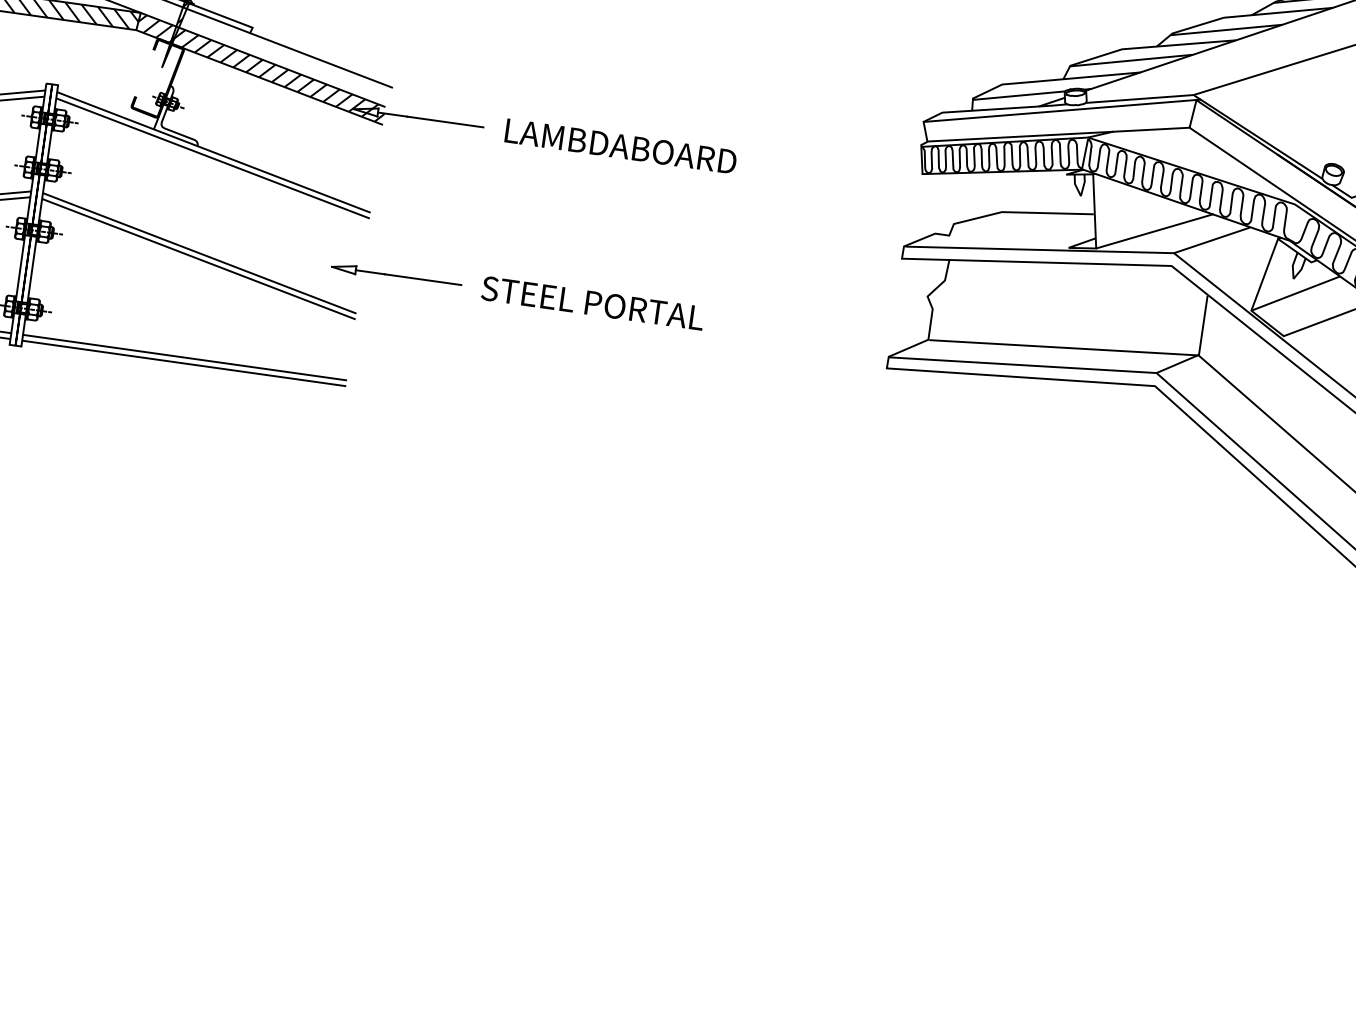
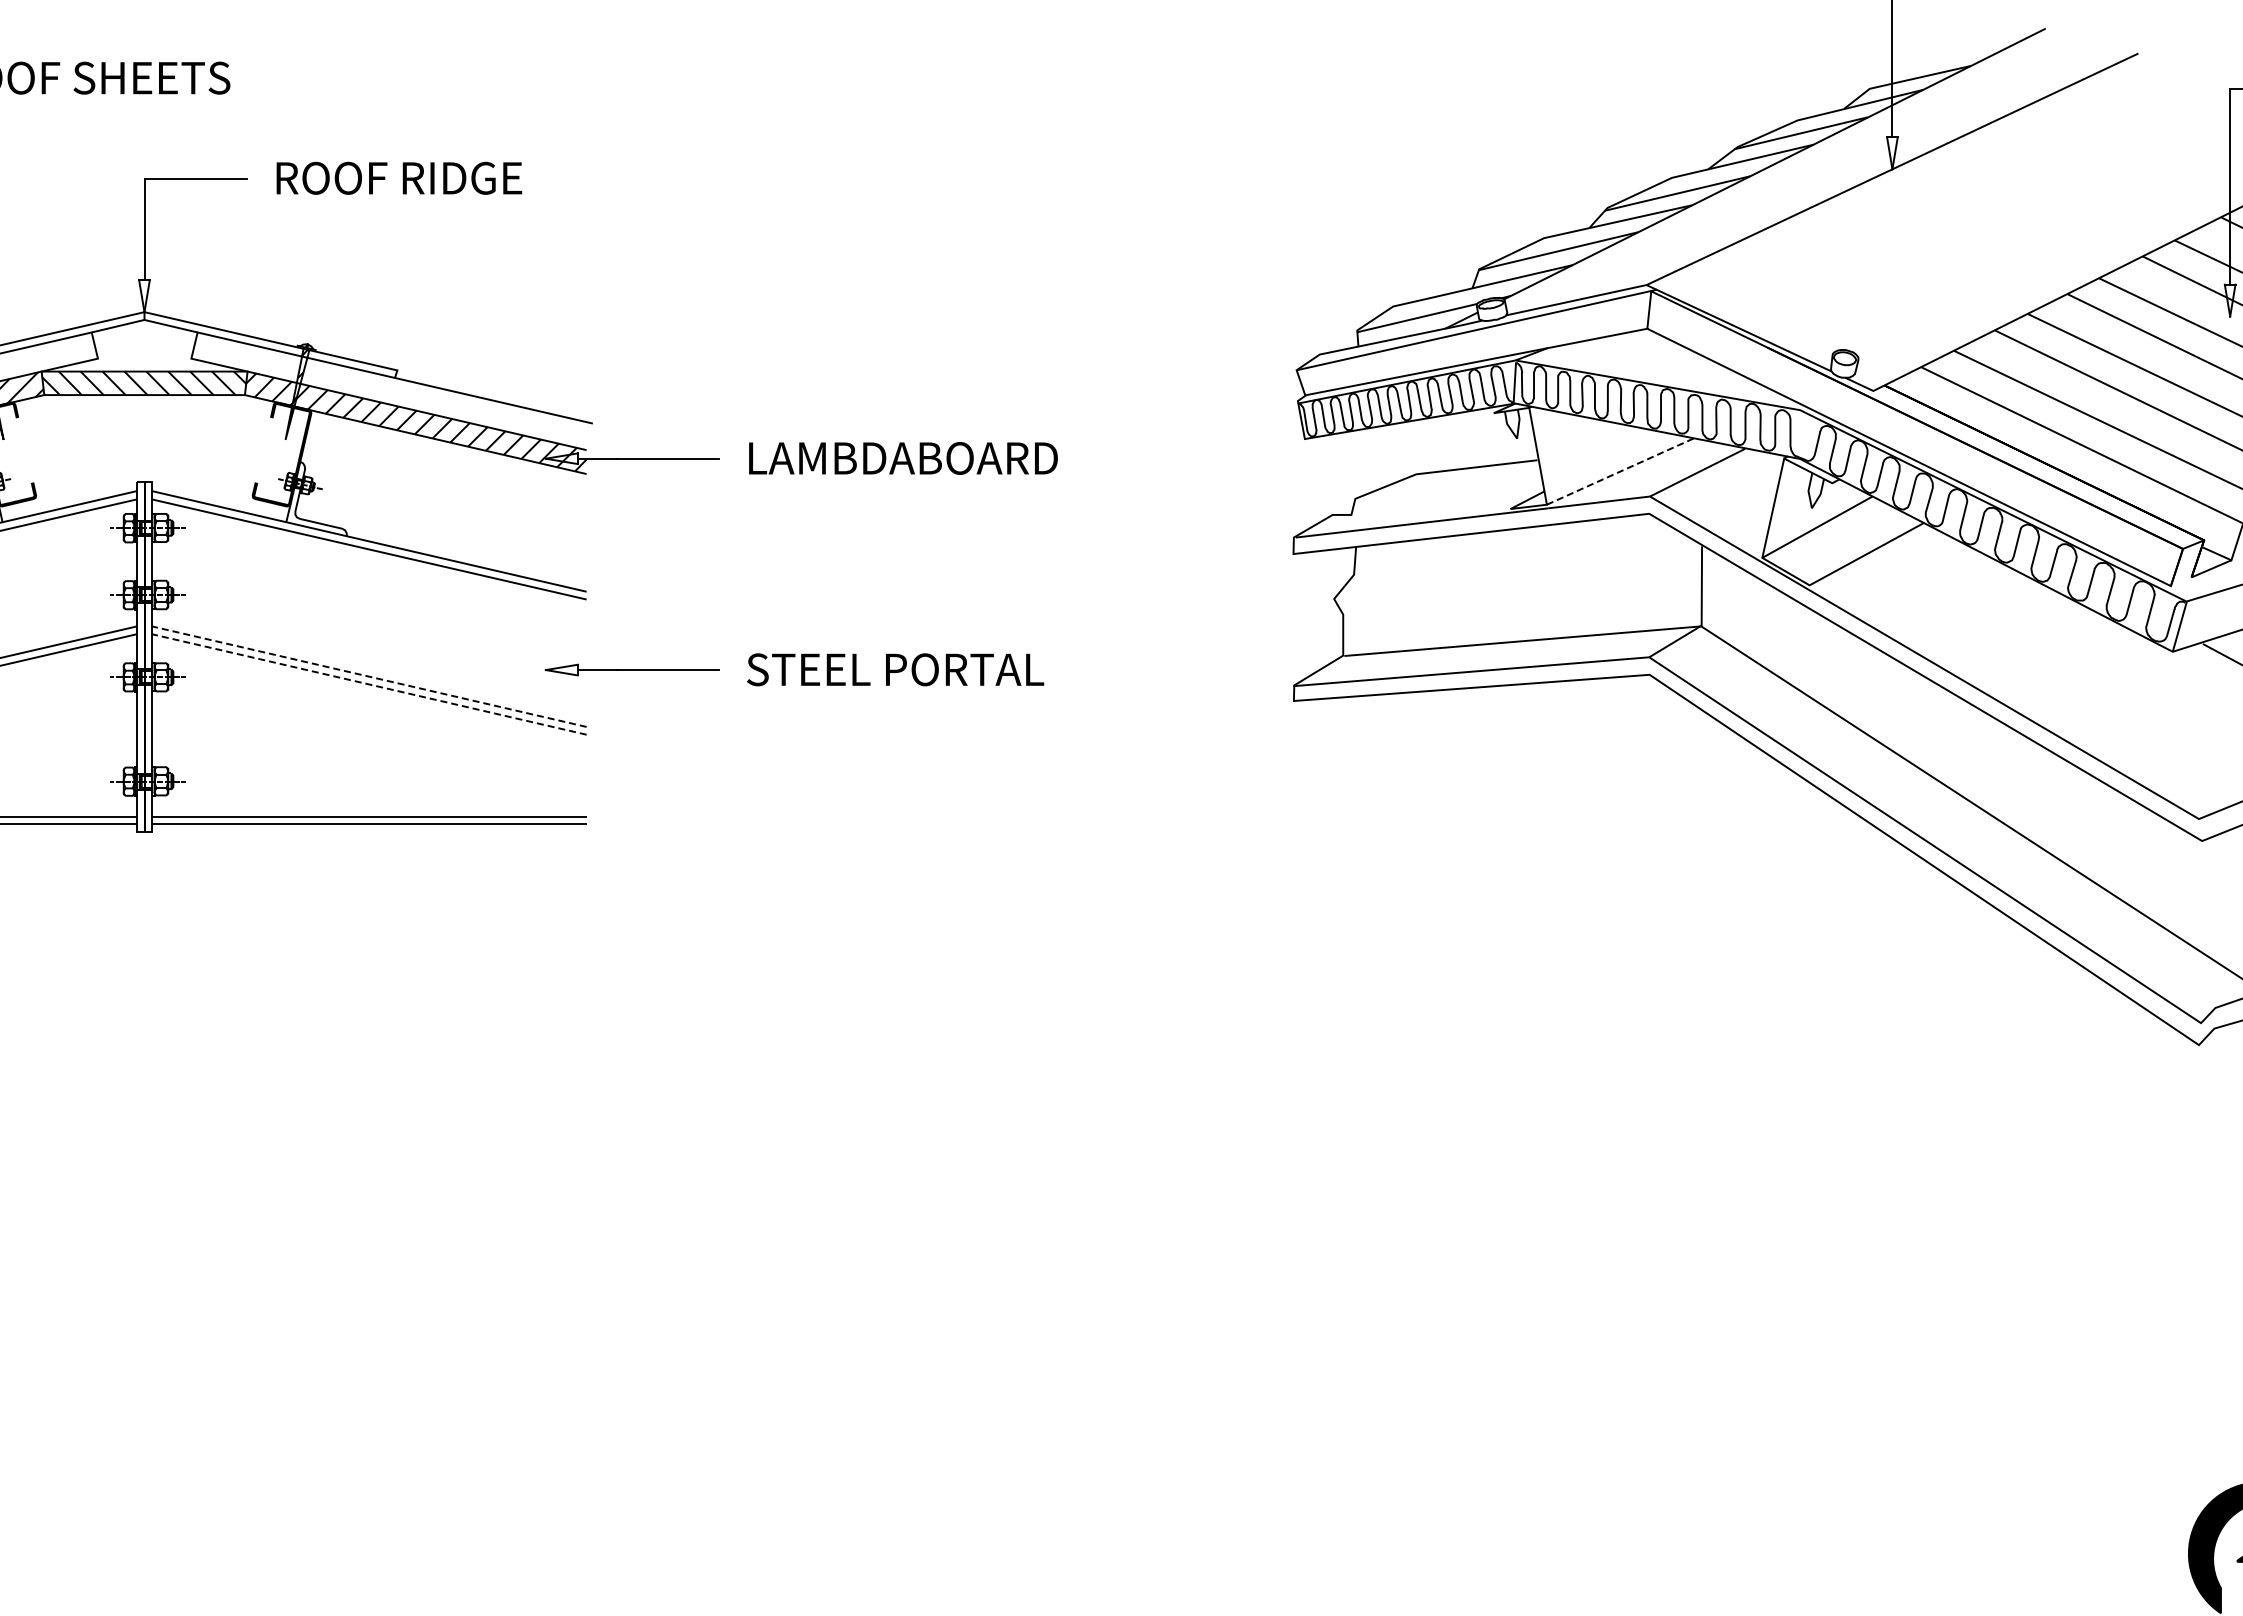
line: (1155, 231) -> (1621, 471), solid -> dashed
line: (199, 253) -> (369, 676), solid -> dashed
line: (198, 259) -> (369, 684), solid -> dashed

